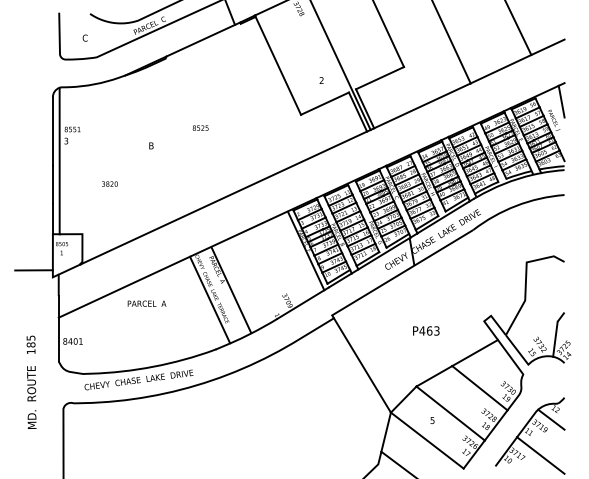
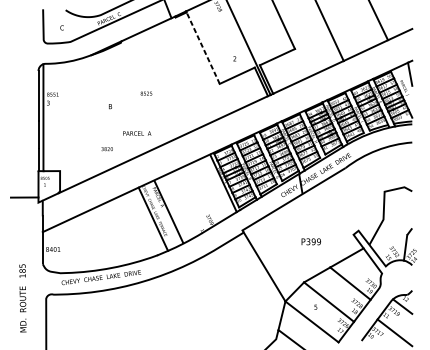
line: (278, 65) -> (203, 47), solid -> dashed
text: (109, 183) -> (106, 148), moved
text: (146, 303) -> (136, 133), moved
text: (429, 330) -> (313, 241), P463 -> P399
text: (31, 381) -> (22, 297), moved

